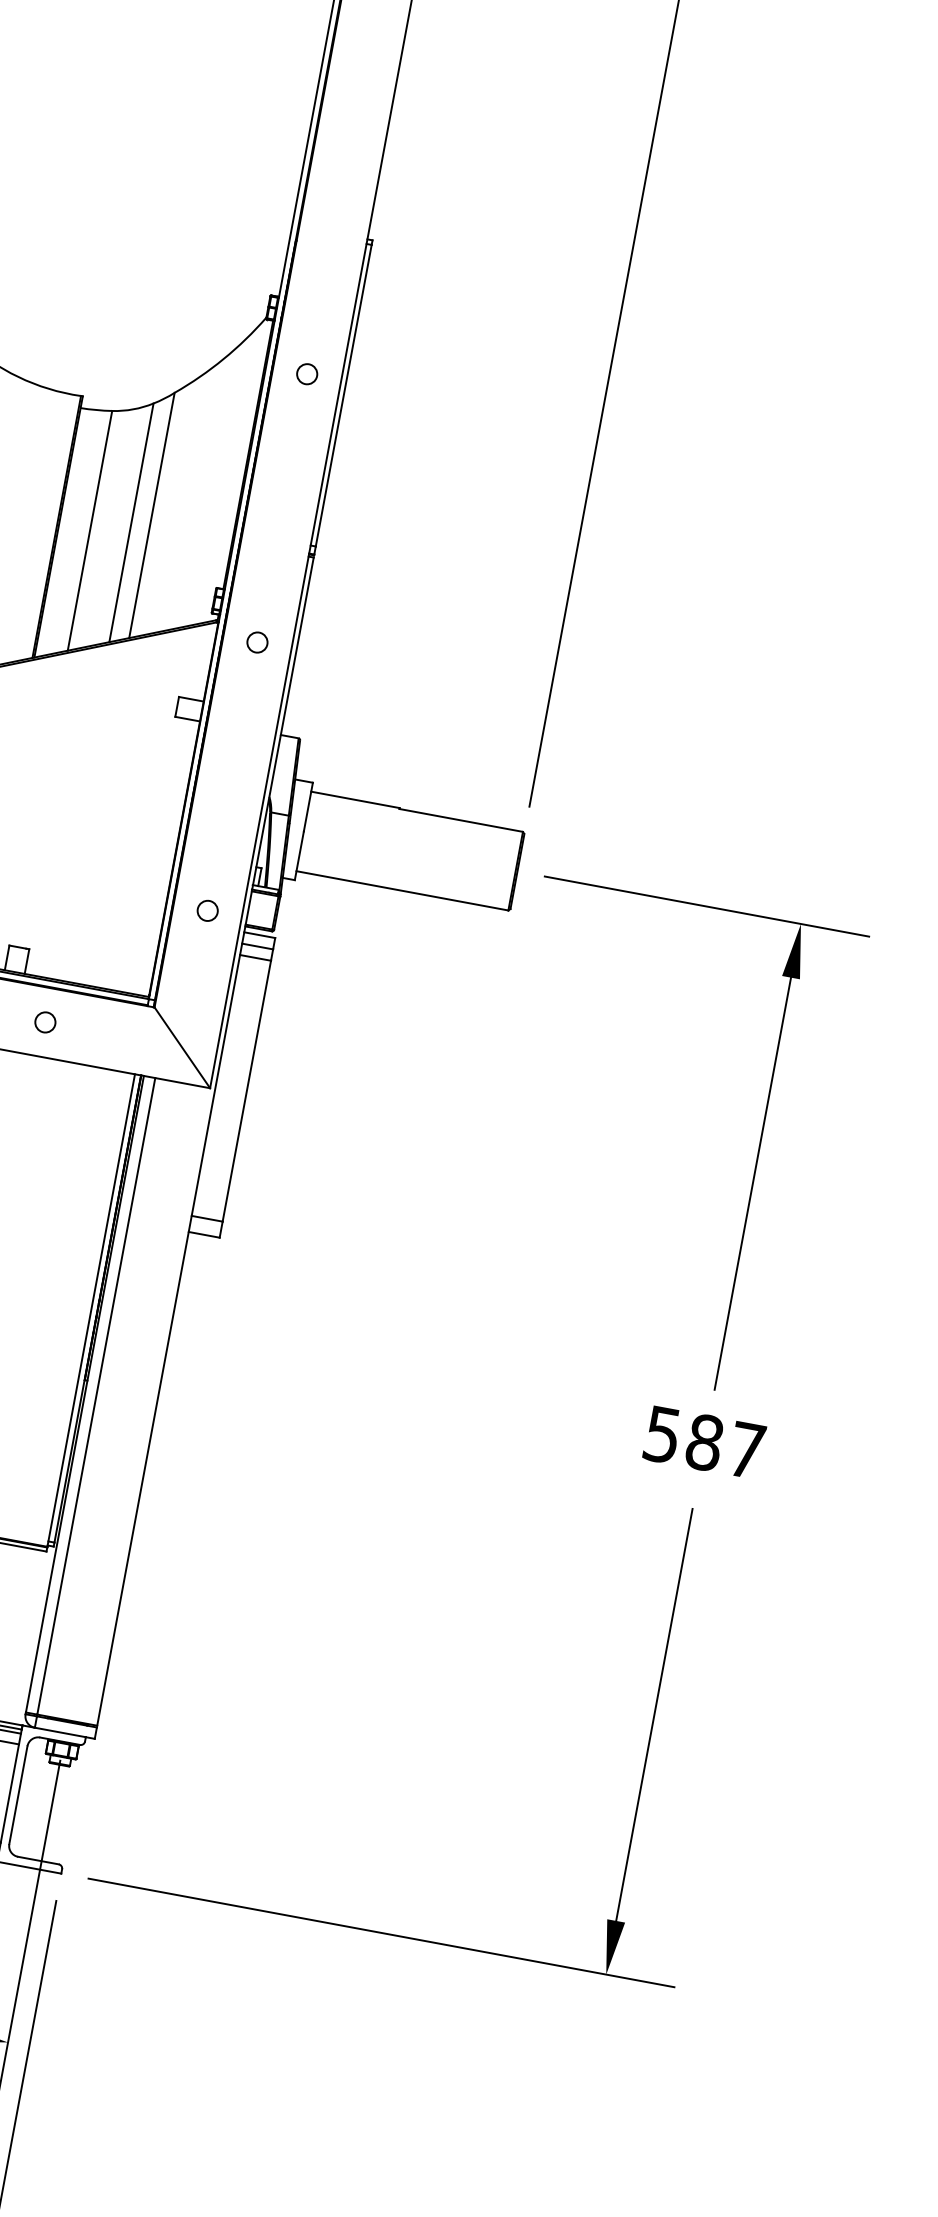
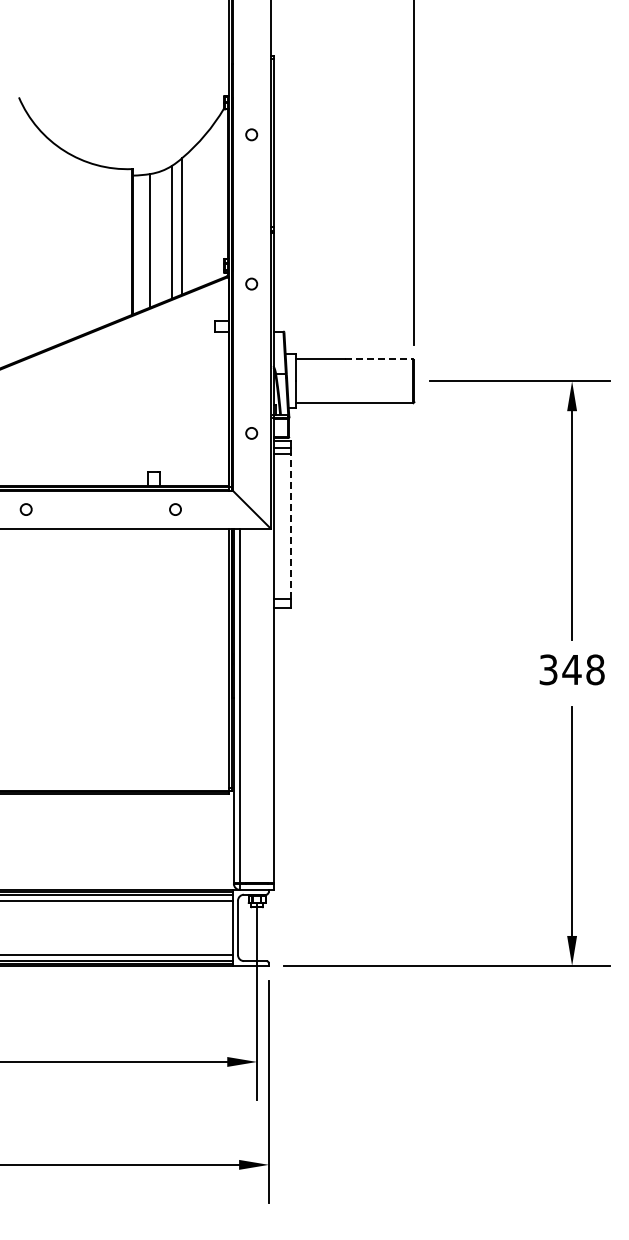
line: (462, 820) -> (379, 359), solid -> dashed
line: (246, 1091) -> (290, 526), solid -> dashed
text: (705, 1442) -> (572, 669), 587 -> 348

